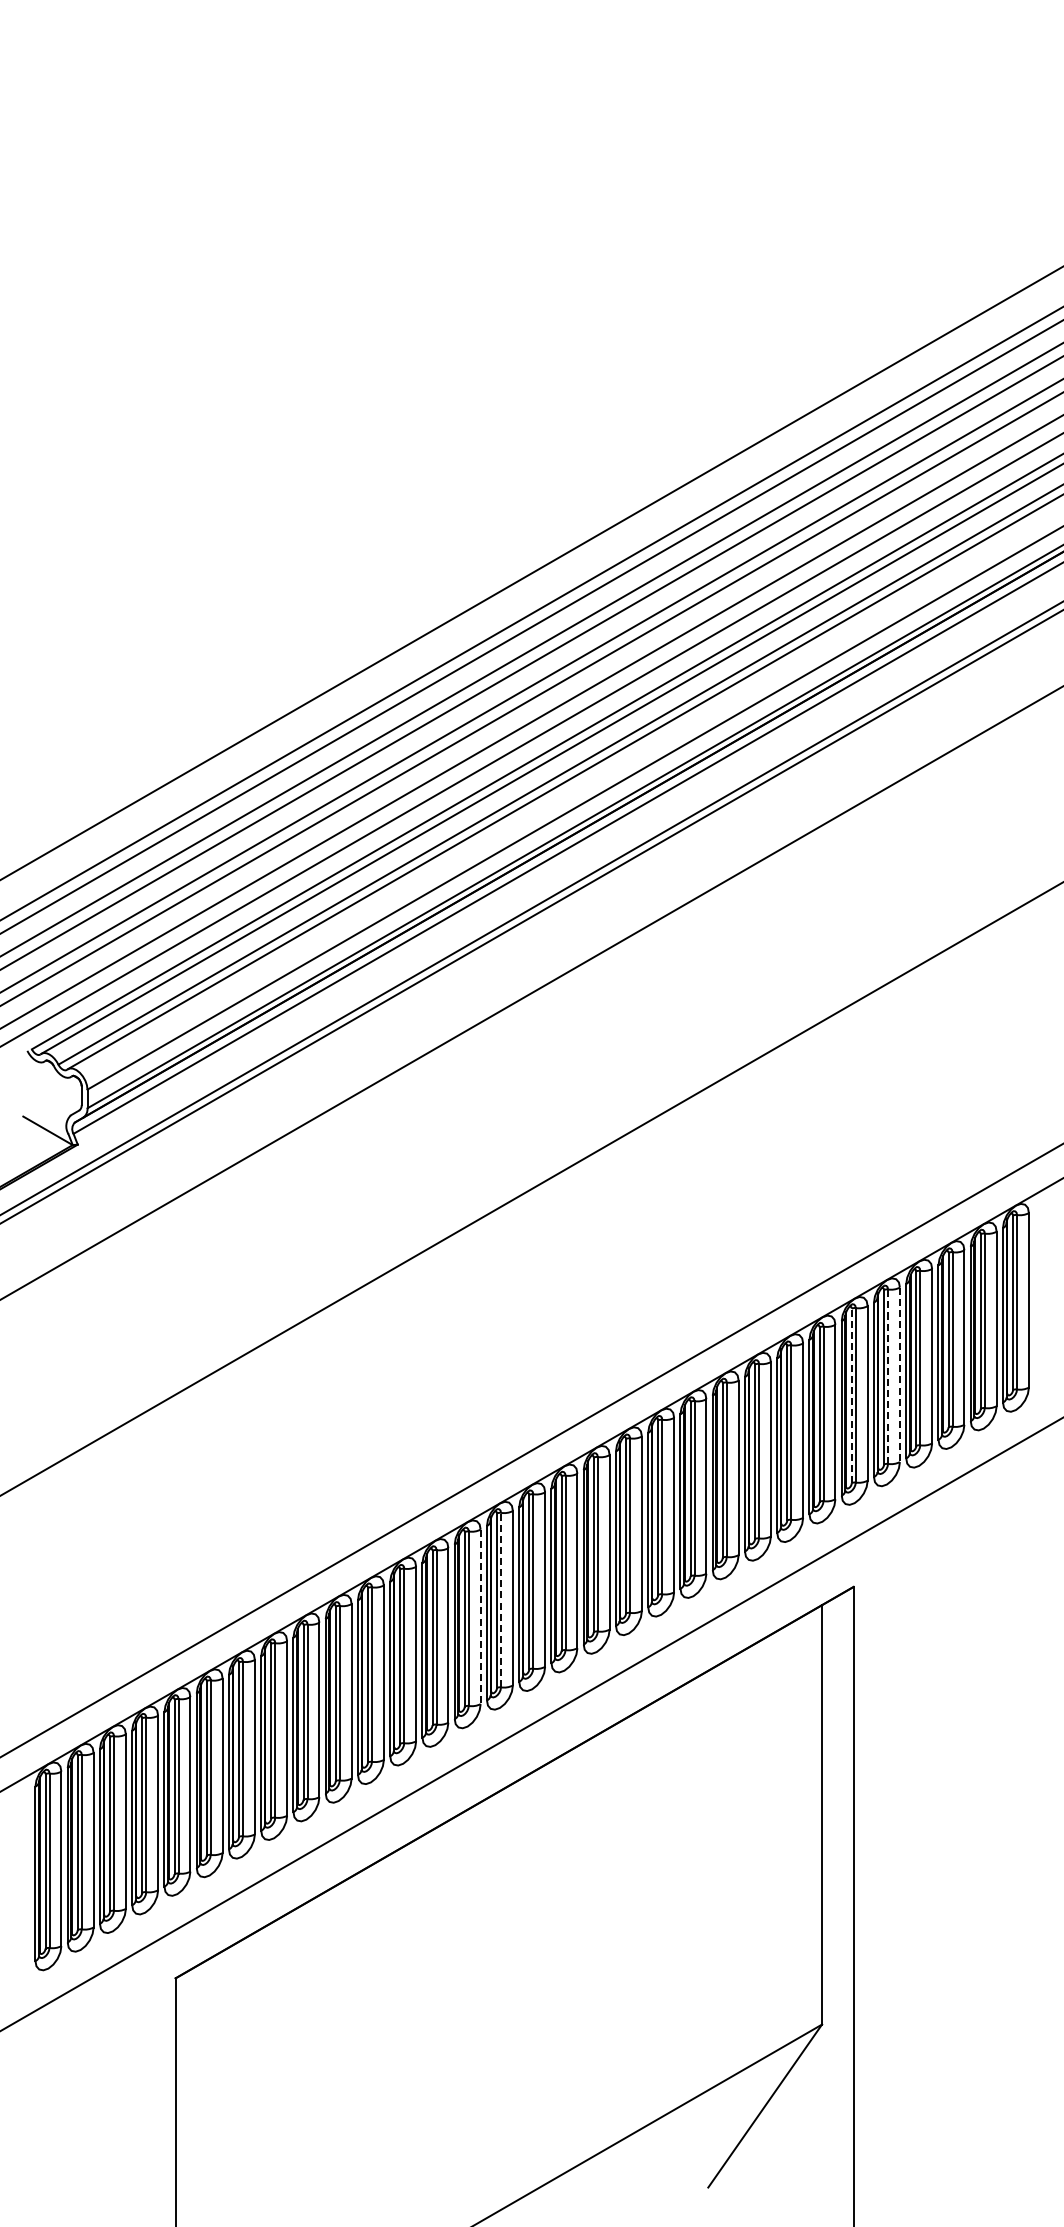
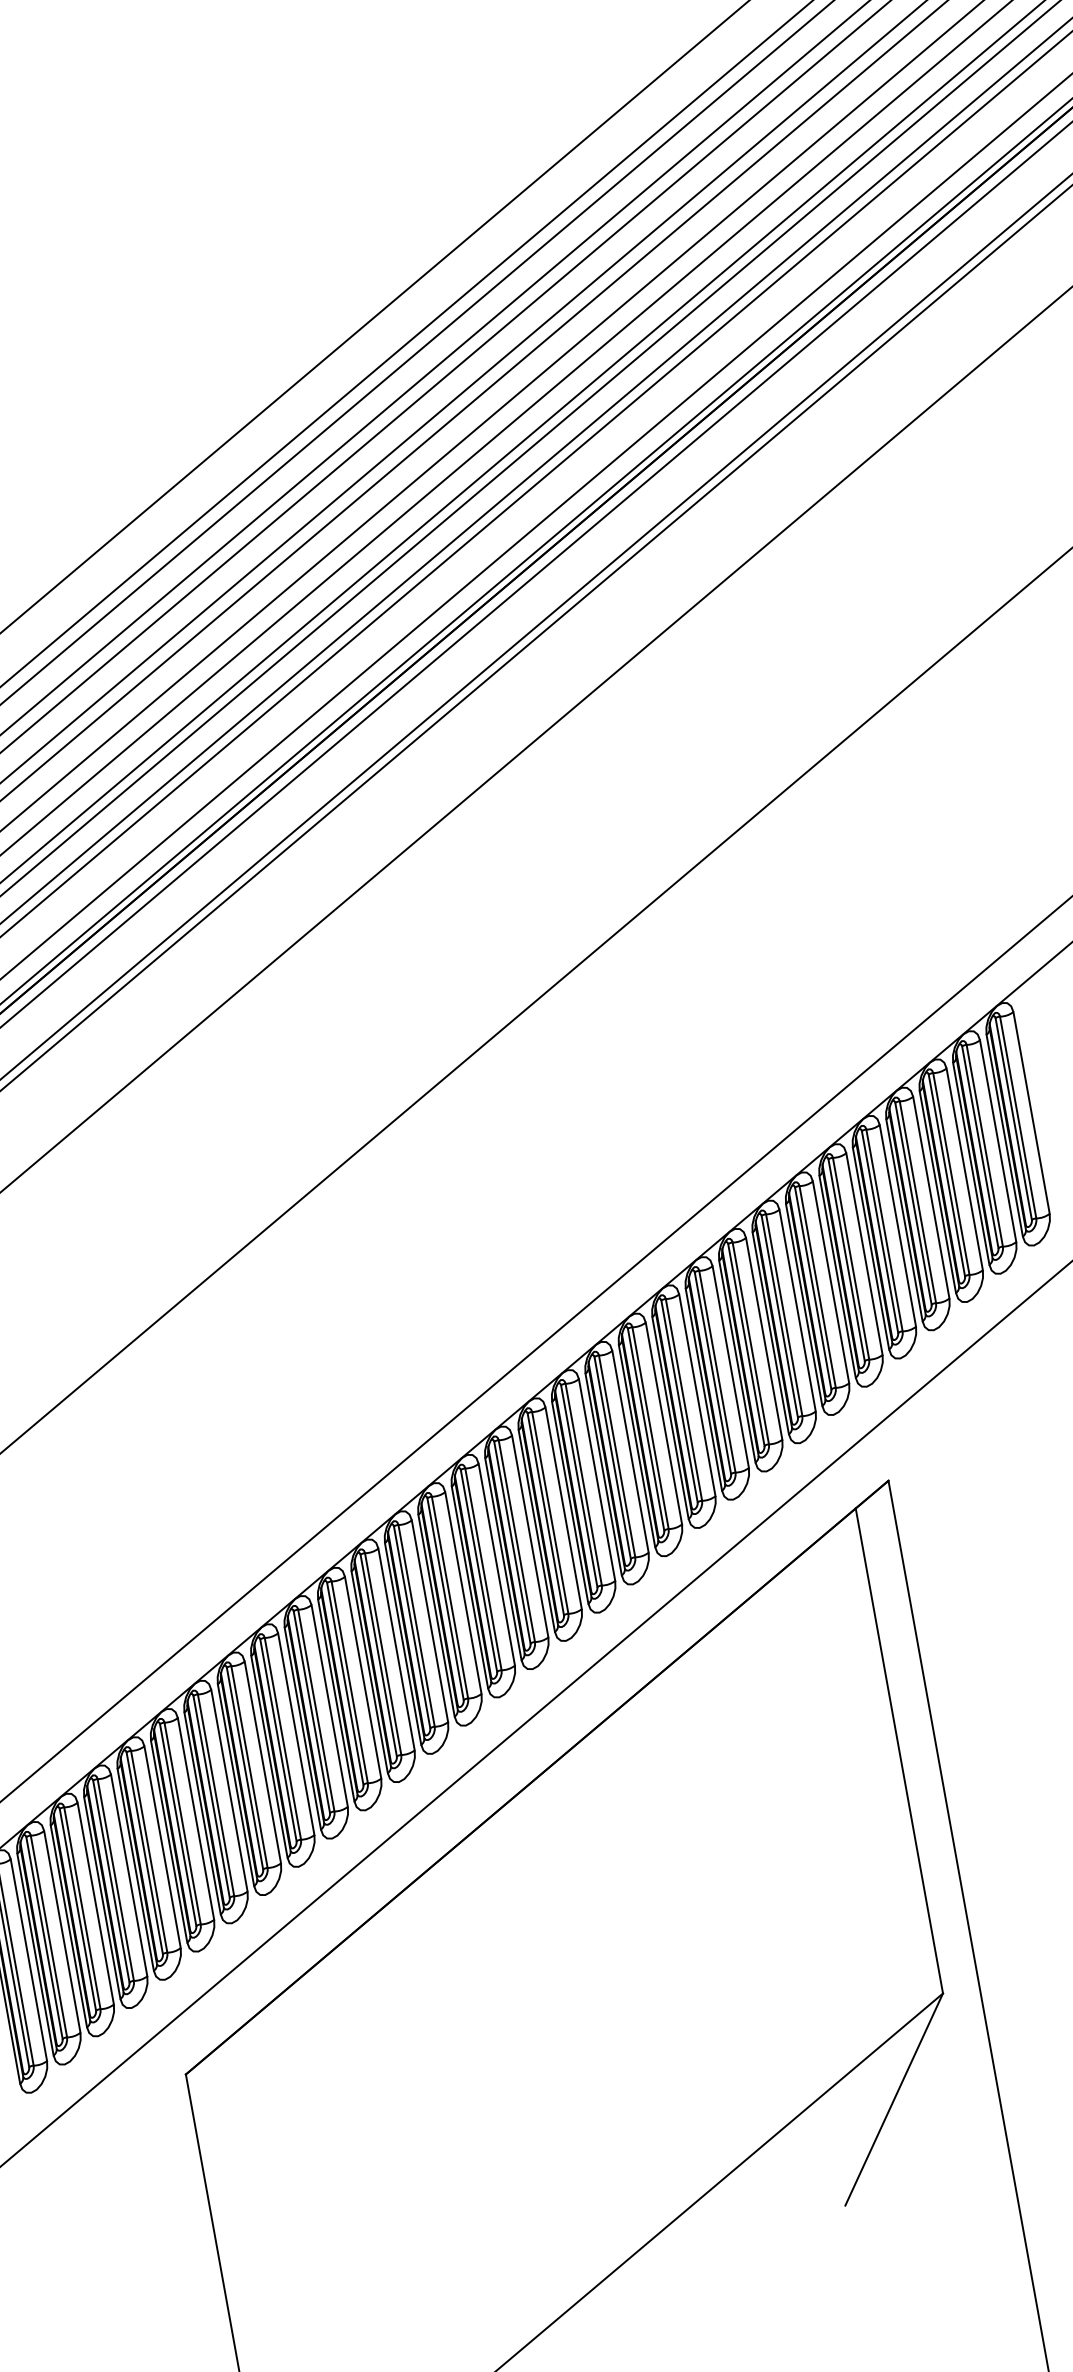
line: (899, 1375) -> (897, 1226), dashed -> solid
line: (888, 1376) -> (885, 1230), dashed -> solid
line: (851, 1395) -> (846, 1259), dashed -> solid
line: (501, 1599) -> (483, 1568), dashed -> solid
line: (480, 1617) -> (463, 1593), dashed -> solid

